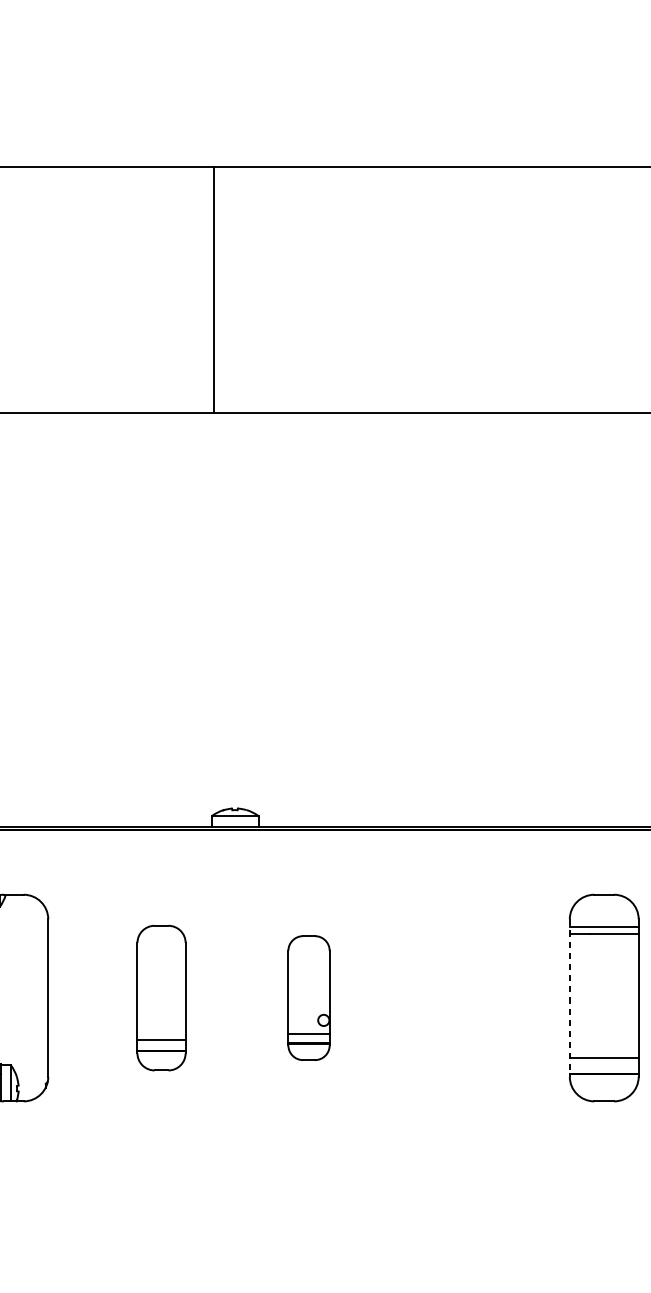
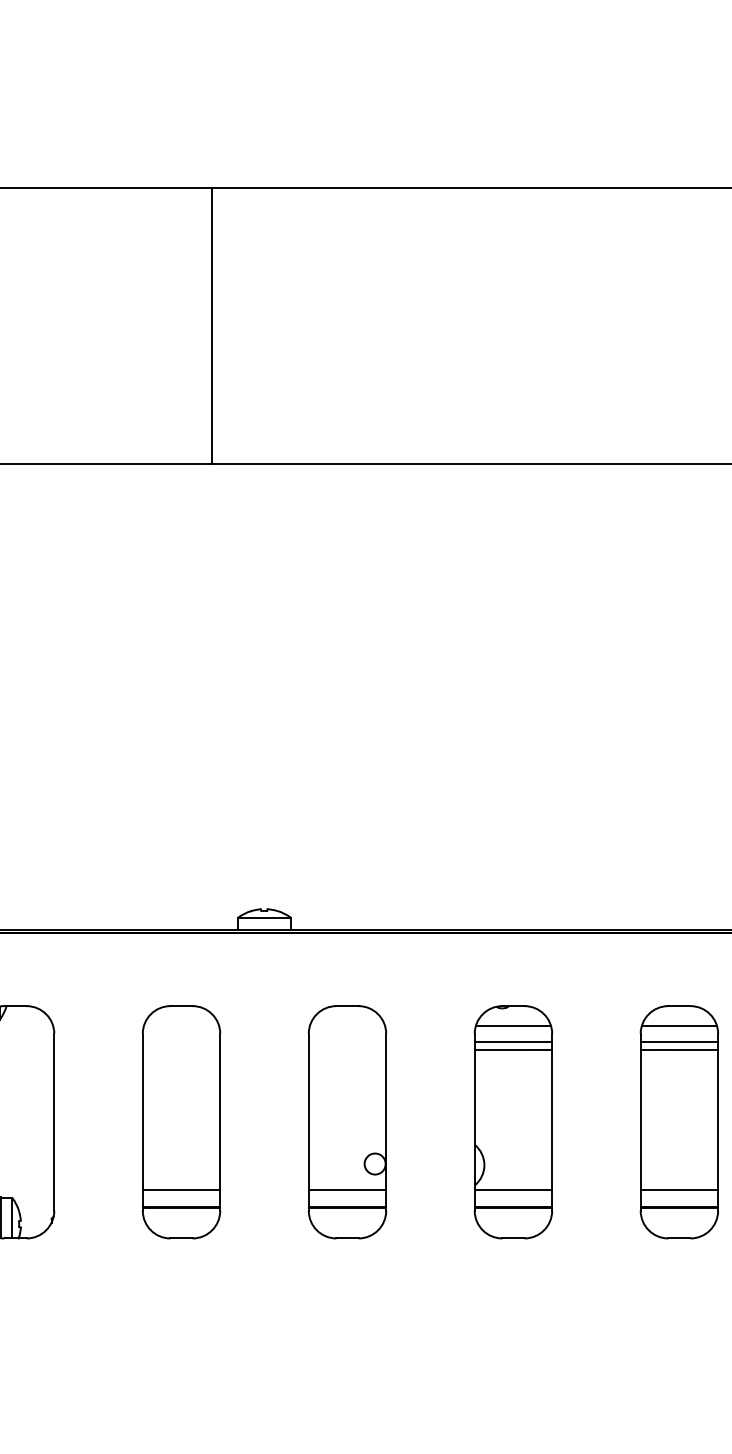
line: (213, 289) -> (212, 325), moved
line: (603, 911) -> (678, 1025), added
part: (161, 998) -> (181, 1122), size x1.43
part: (309, 998) -> (347, 1122), size x1.67
part: (456, 998) -> (513, 1122), added
line: (569, 998) -> (640, 1122), dashed -> solid

